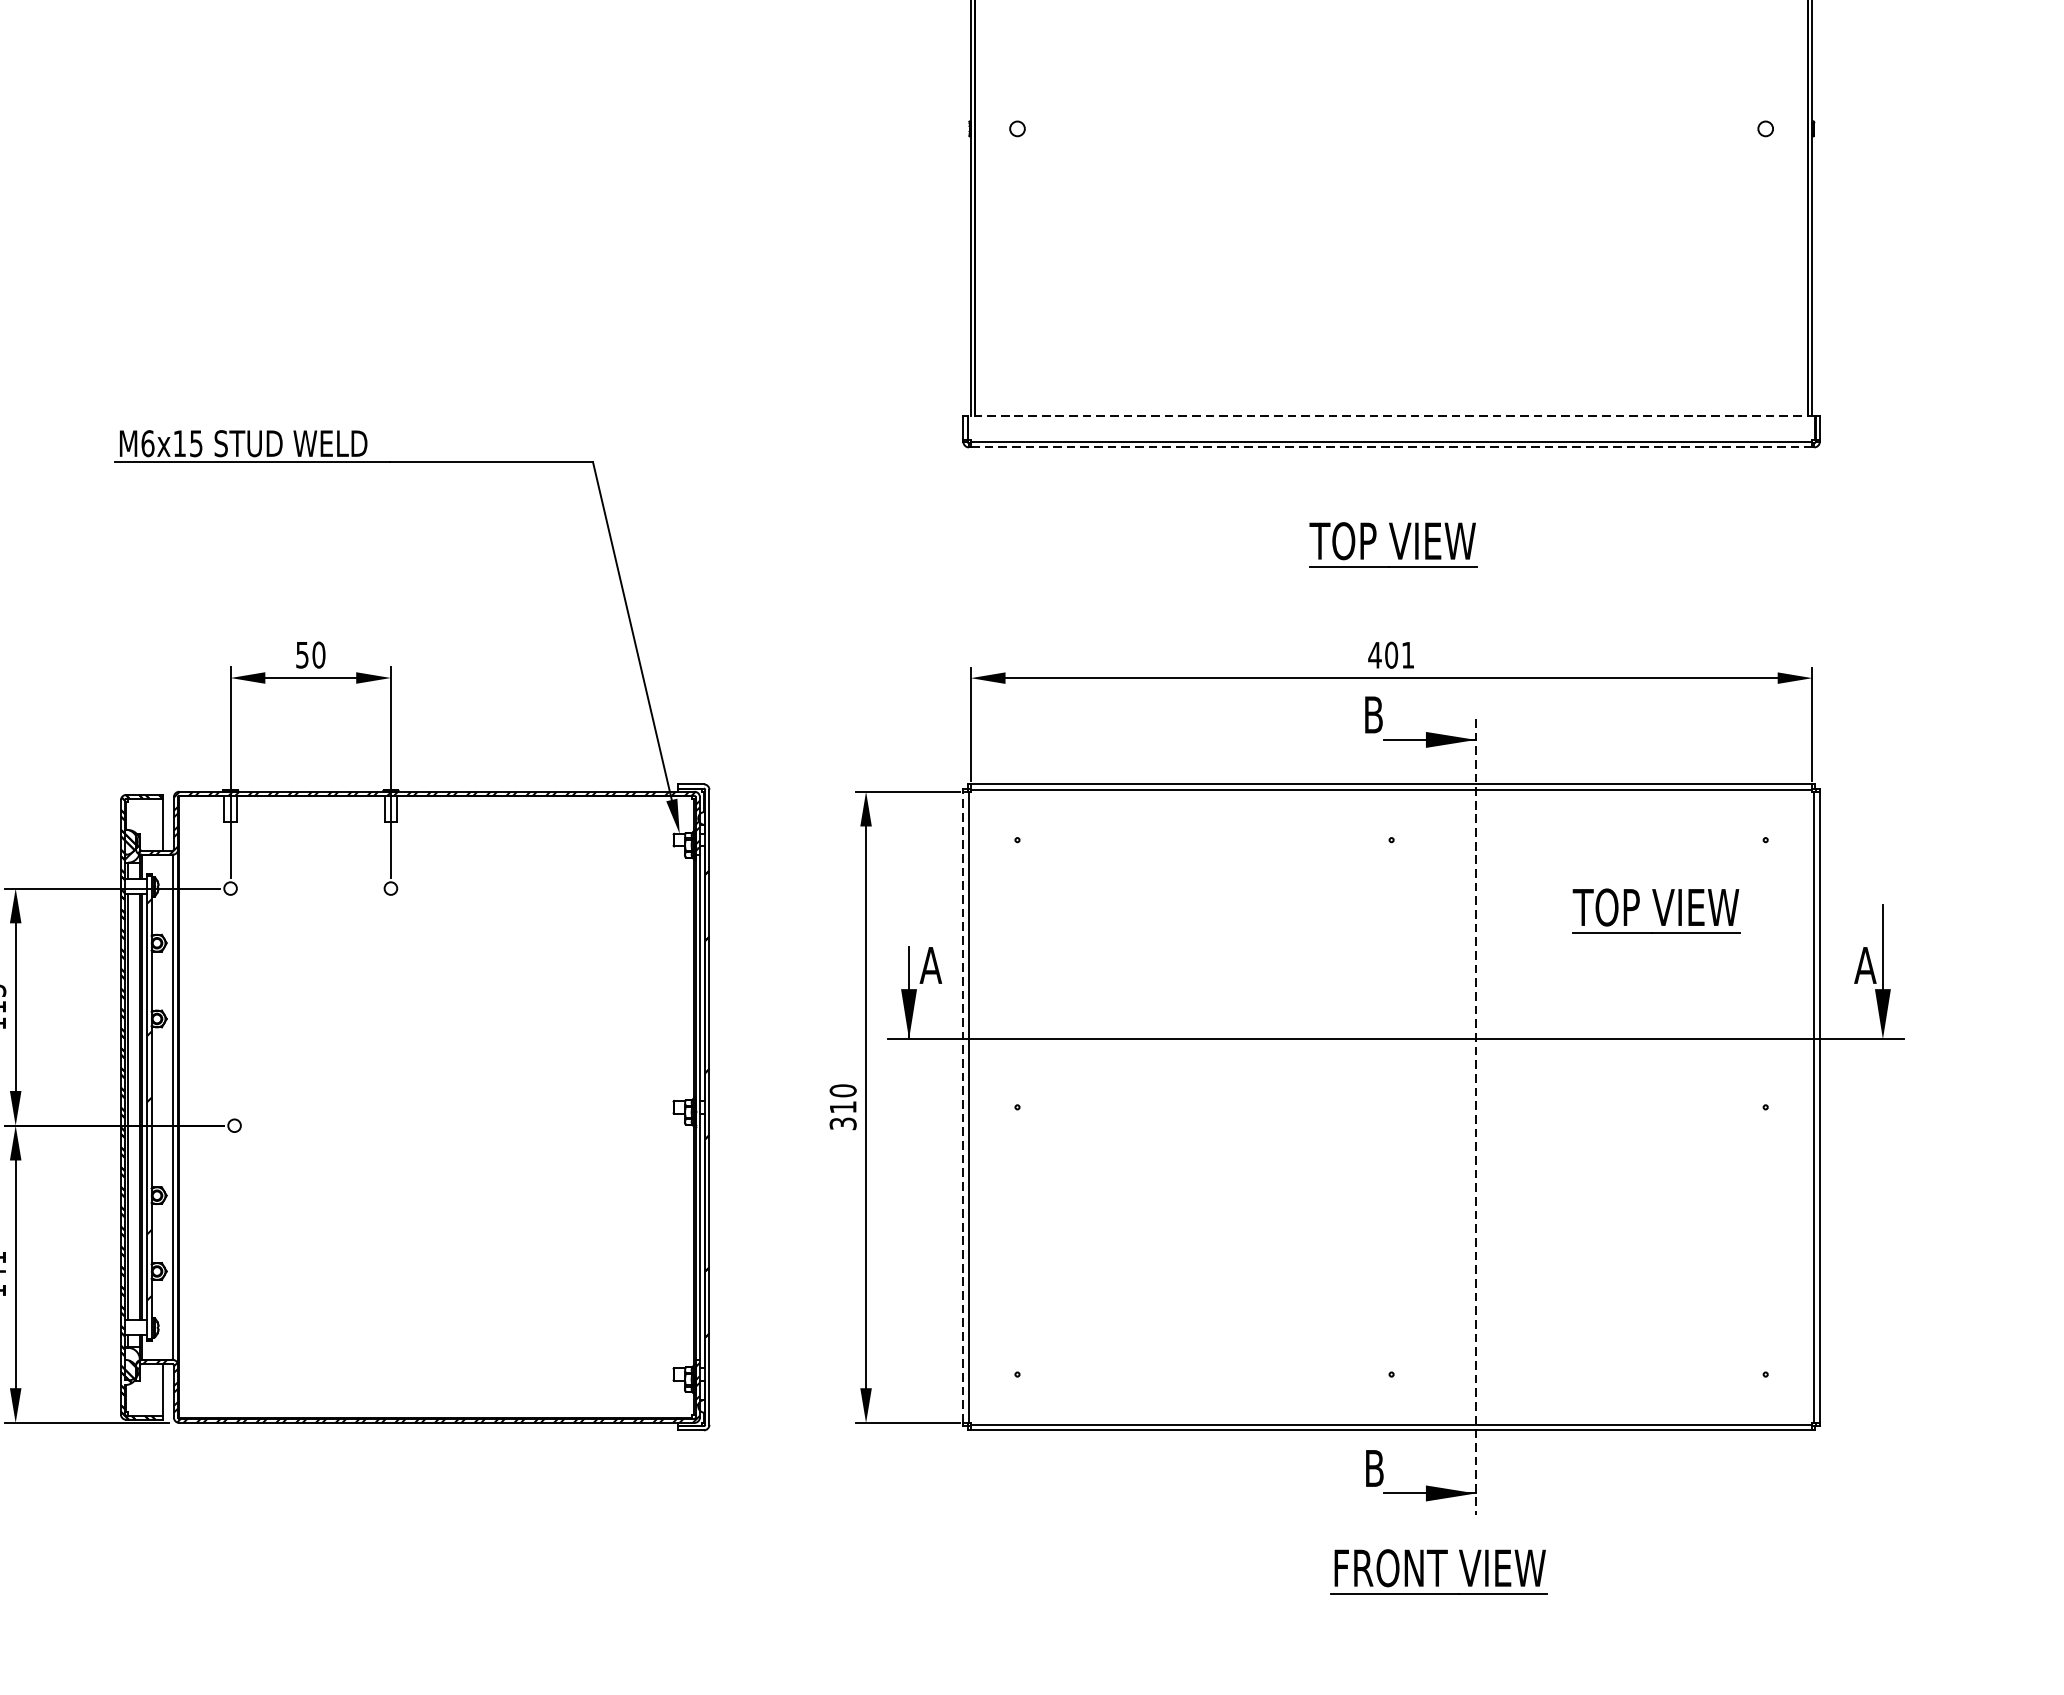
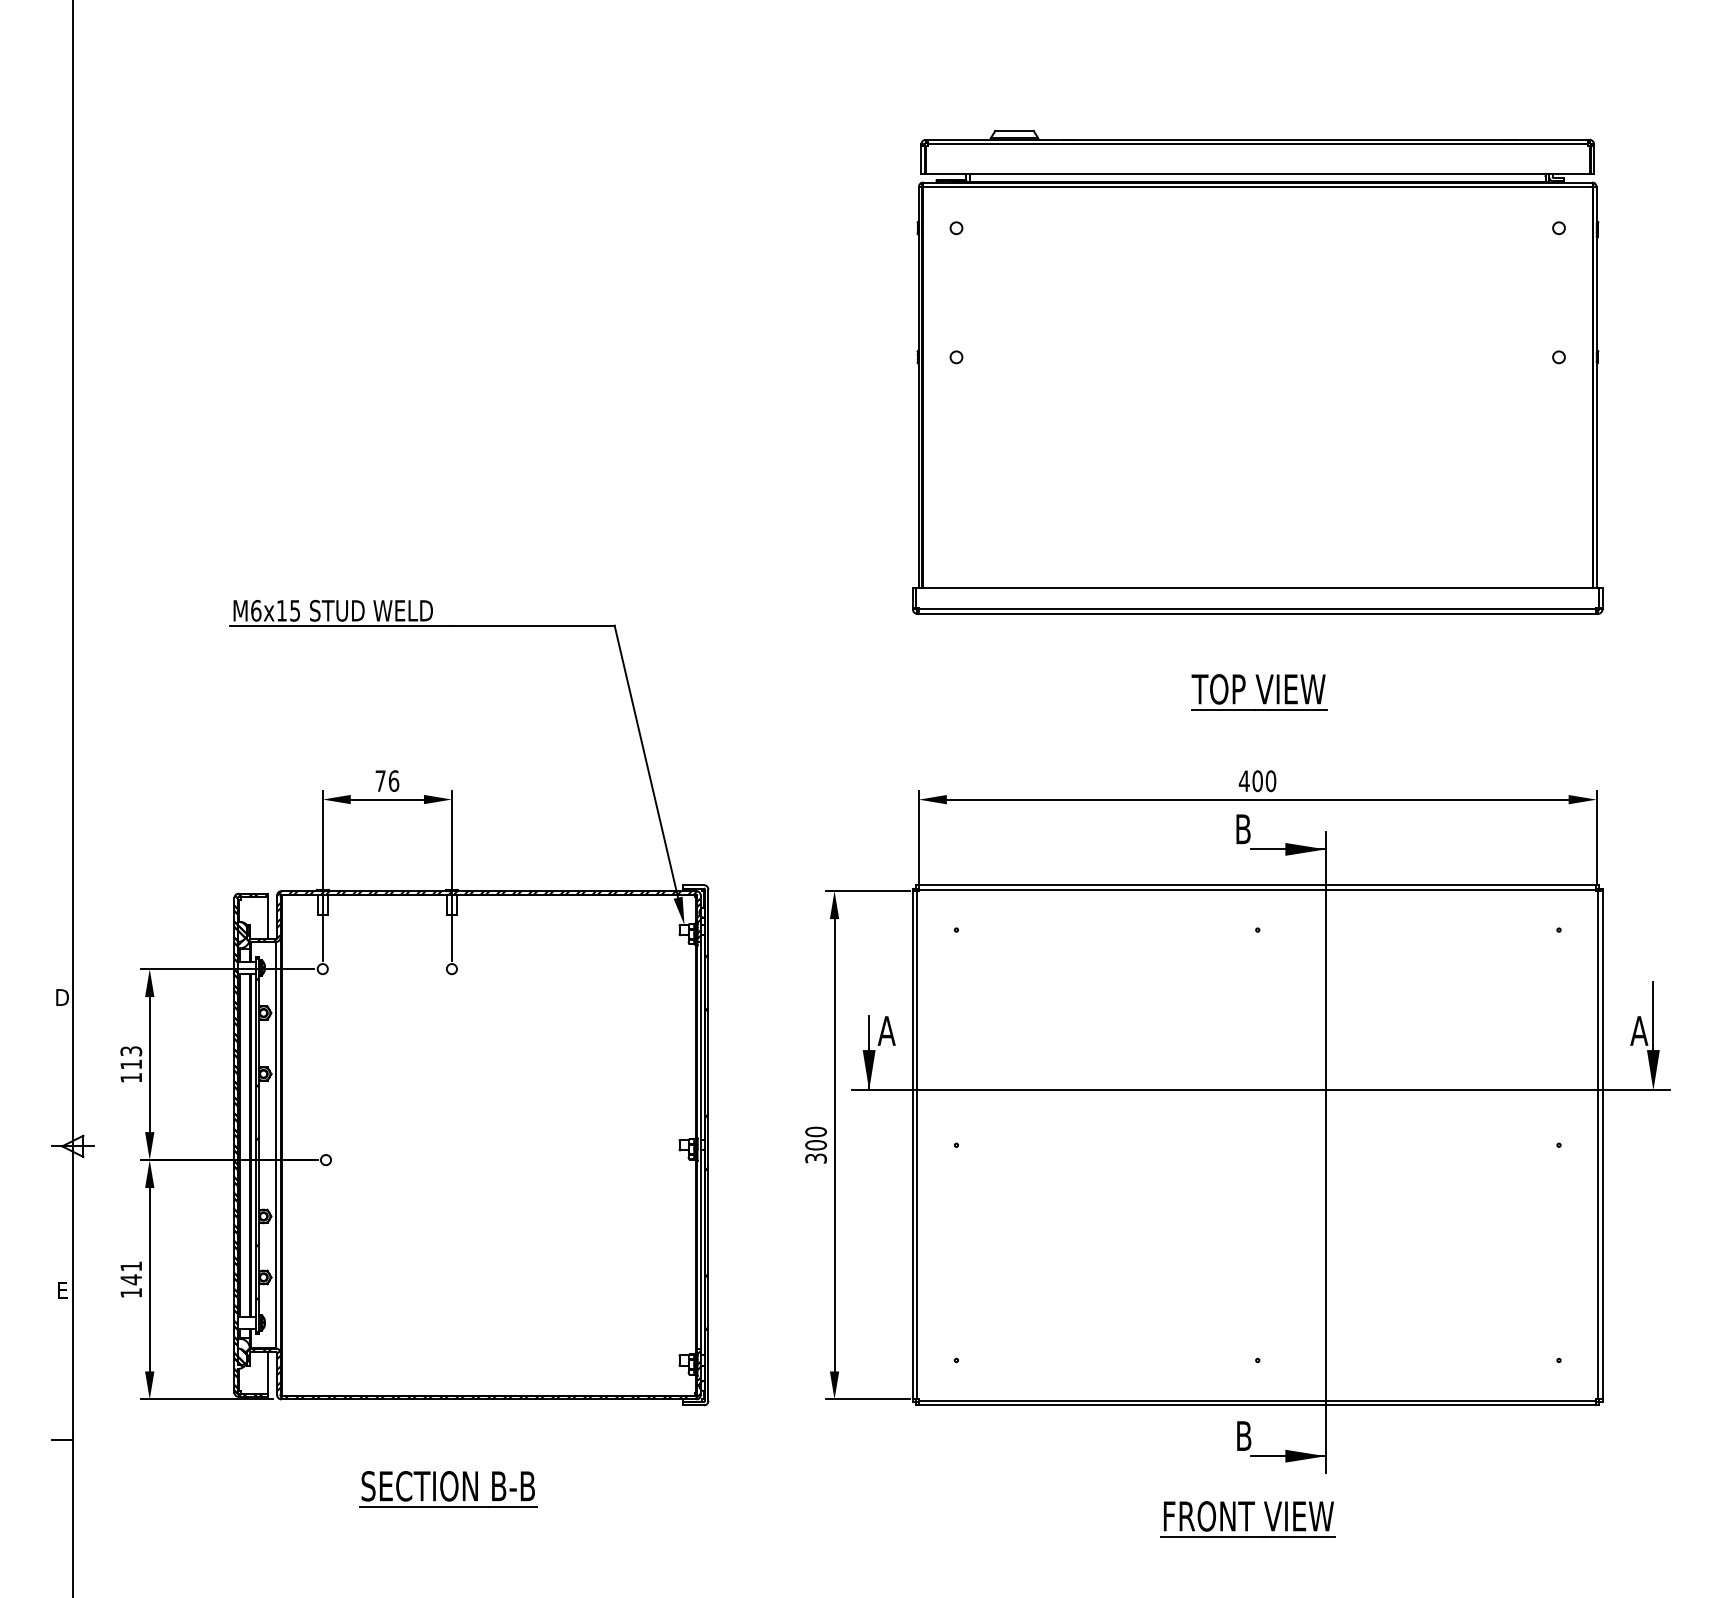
line: (1391, 415) -> (1257, 588), dashed -> solid
line: (1391, 446) -> (1257, 613), dashed -> solid
text: (310, 654) -> (387, 780), 50 -> 76
text: (1407, 655) -> (1270, 781), 401 -> 400
part: (1657, 911) -> (1471, 987), removed
text: (842, 1107) -> (815, 1145), 310 -> 300
line: (962, 1107) -> (912, 1145), dashed -> solid
line: (1475, 1117) -> (1325, 1153), dashed -> solid
part: (386, 1534) -> (448, 1489), added
part: (1438, 1572) -> (1247, 1519), moved

